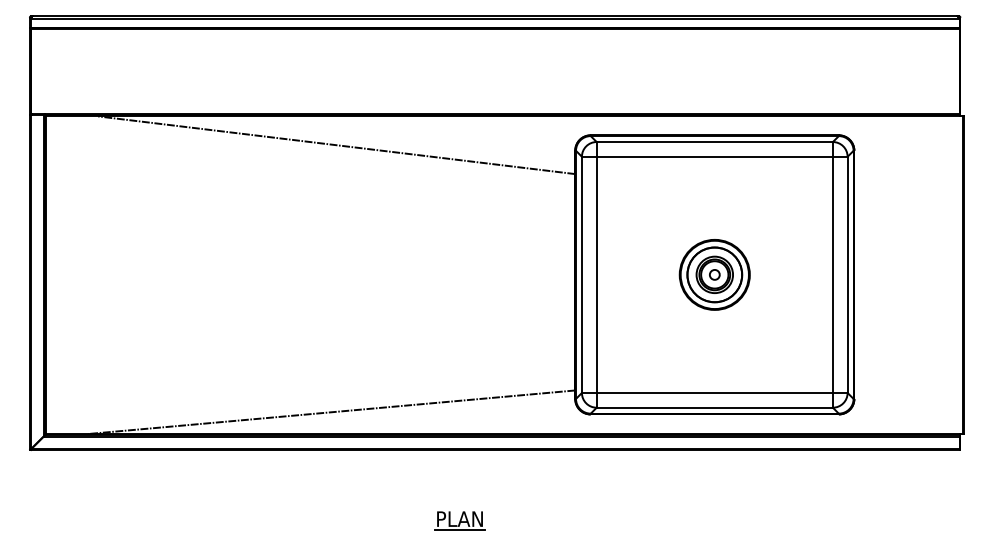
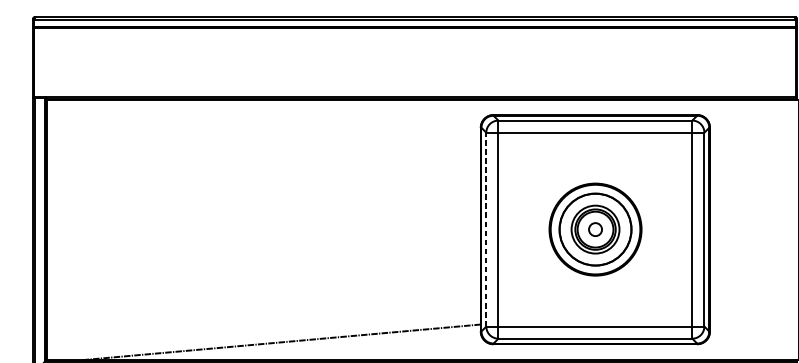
line: (336, 145) -> (284, 123), removed
line: (581, 274) -> (485, 229), solid -> dashed
part: (714, 274) -> (595, 229), size x1.6

